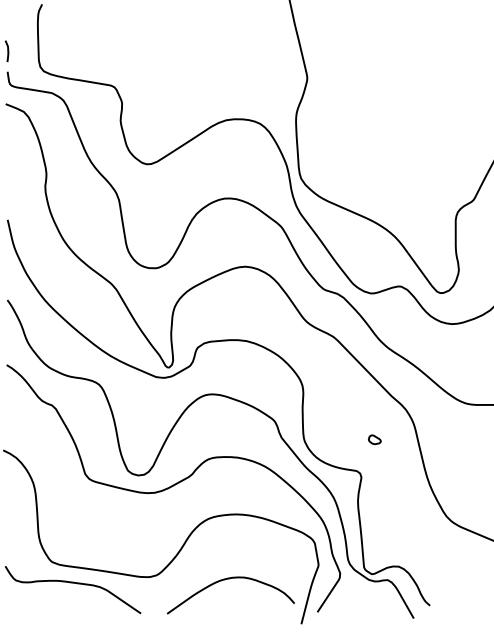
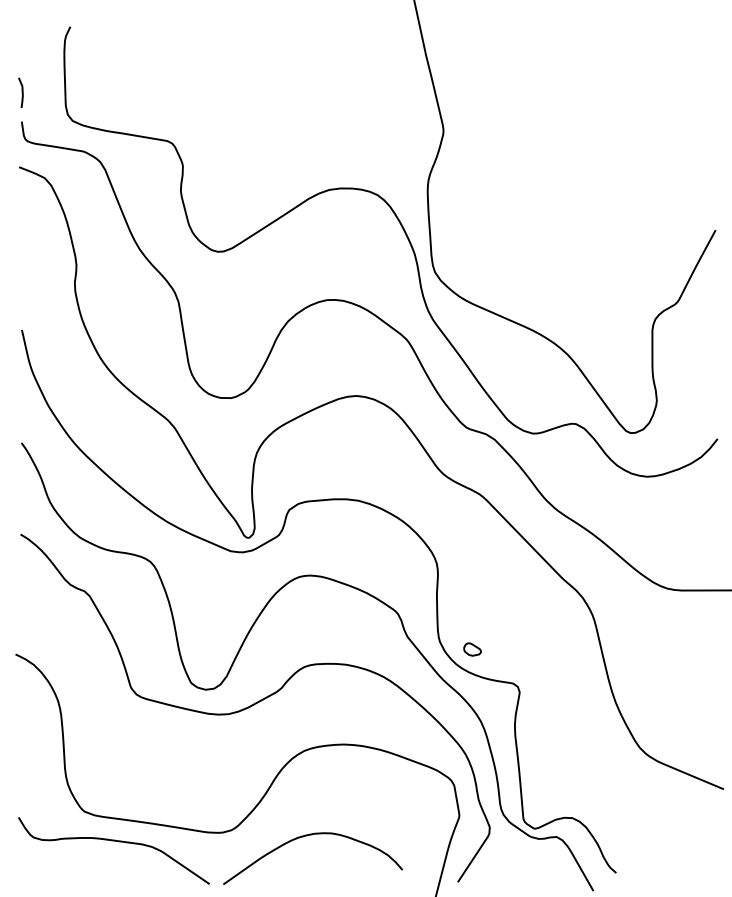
part: (374, 439) -> (472, 649), moved
curve: (226, 579) -> (307, 836), moved

